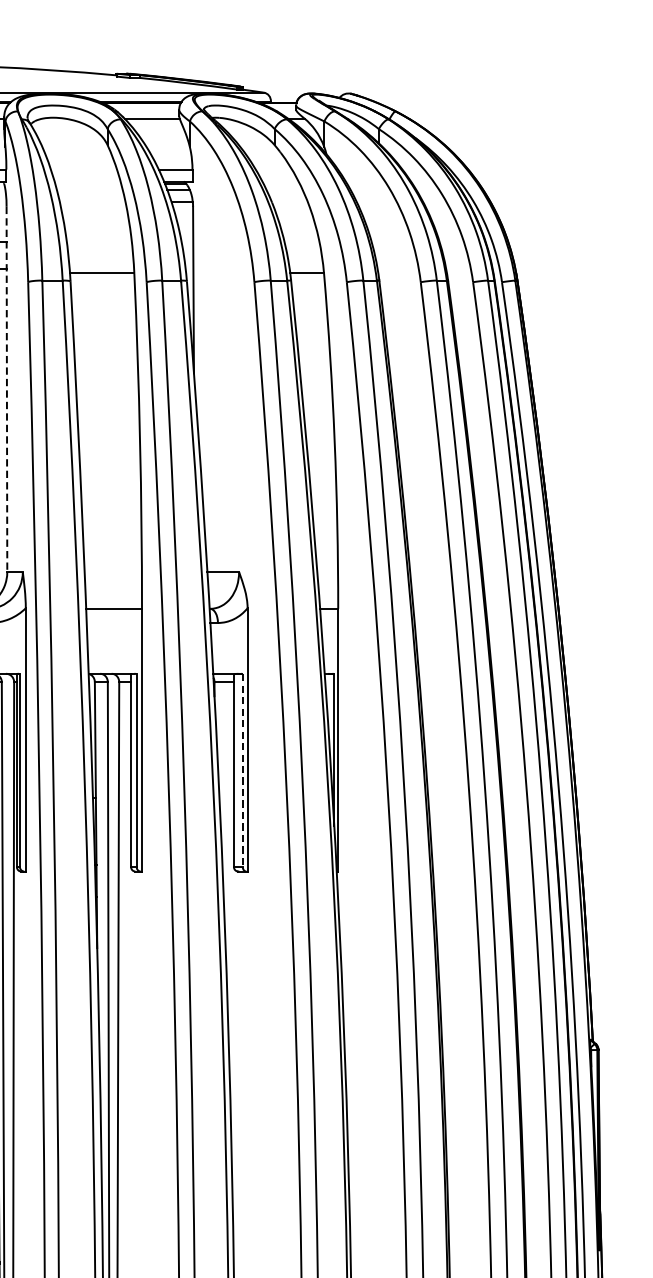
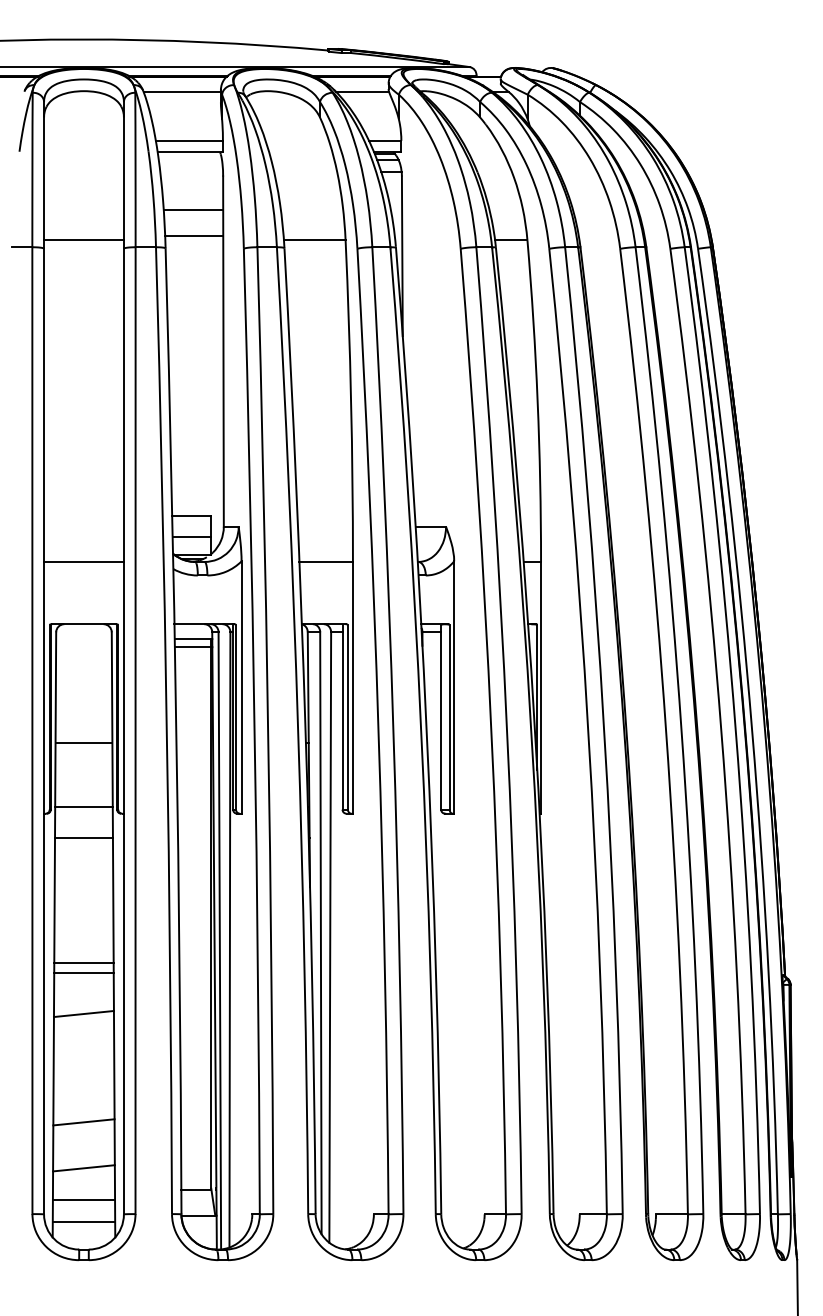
line: (6, 390) -> (223, 352), dashed -> solid
line: (242, 771) -> (449, 717), dashed -> solid

